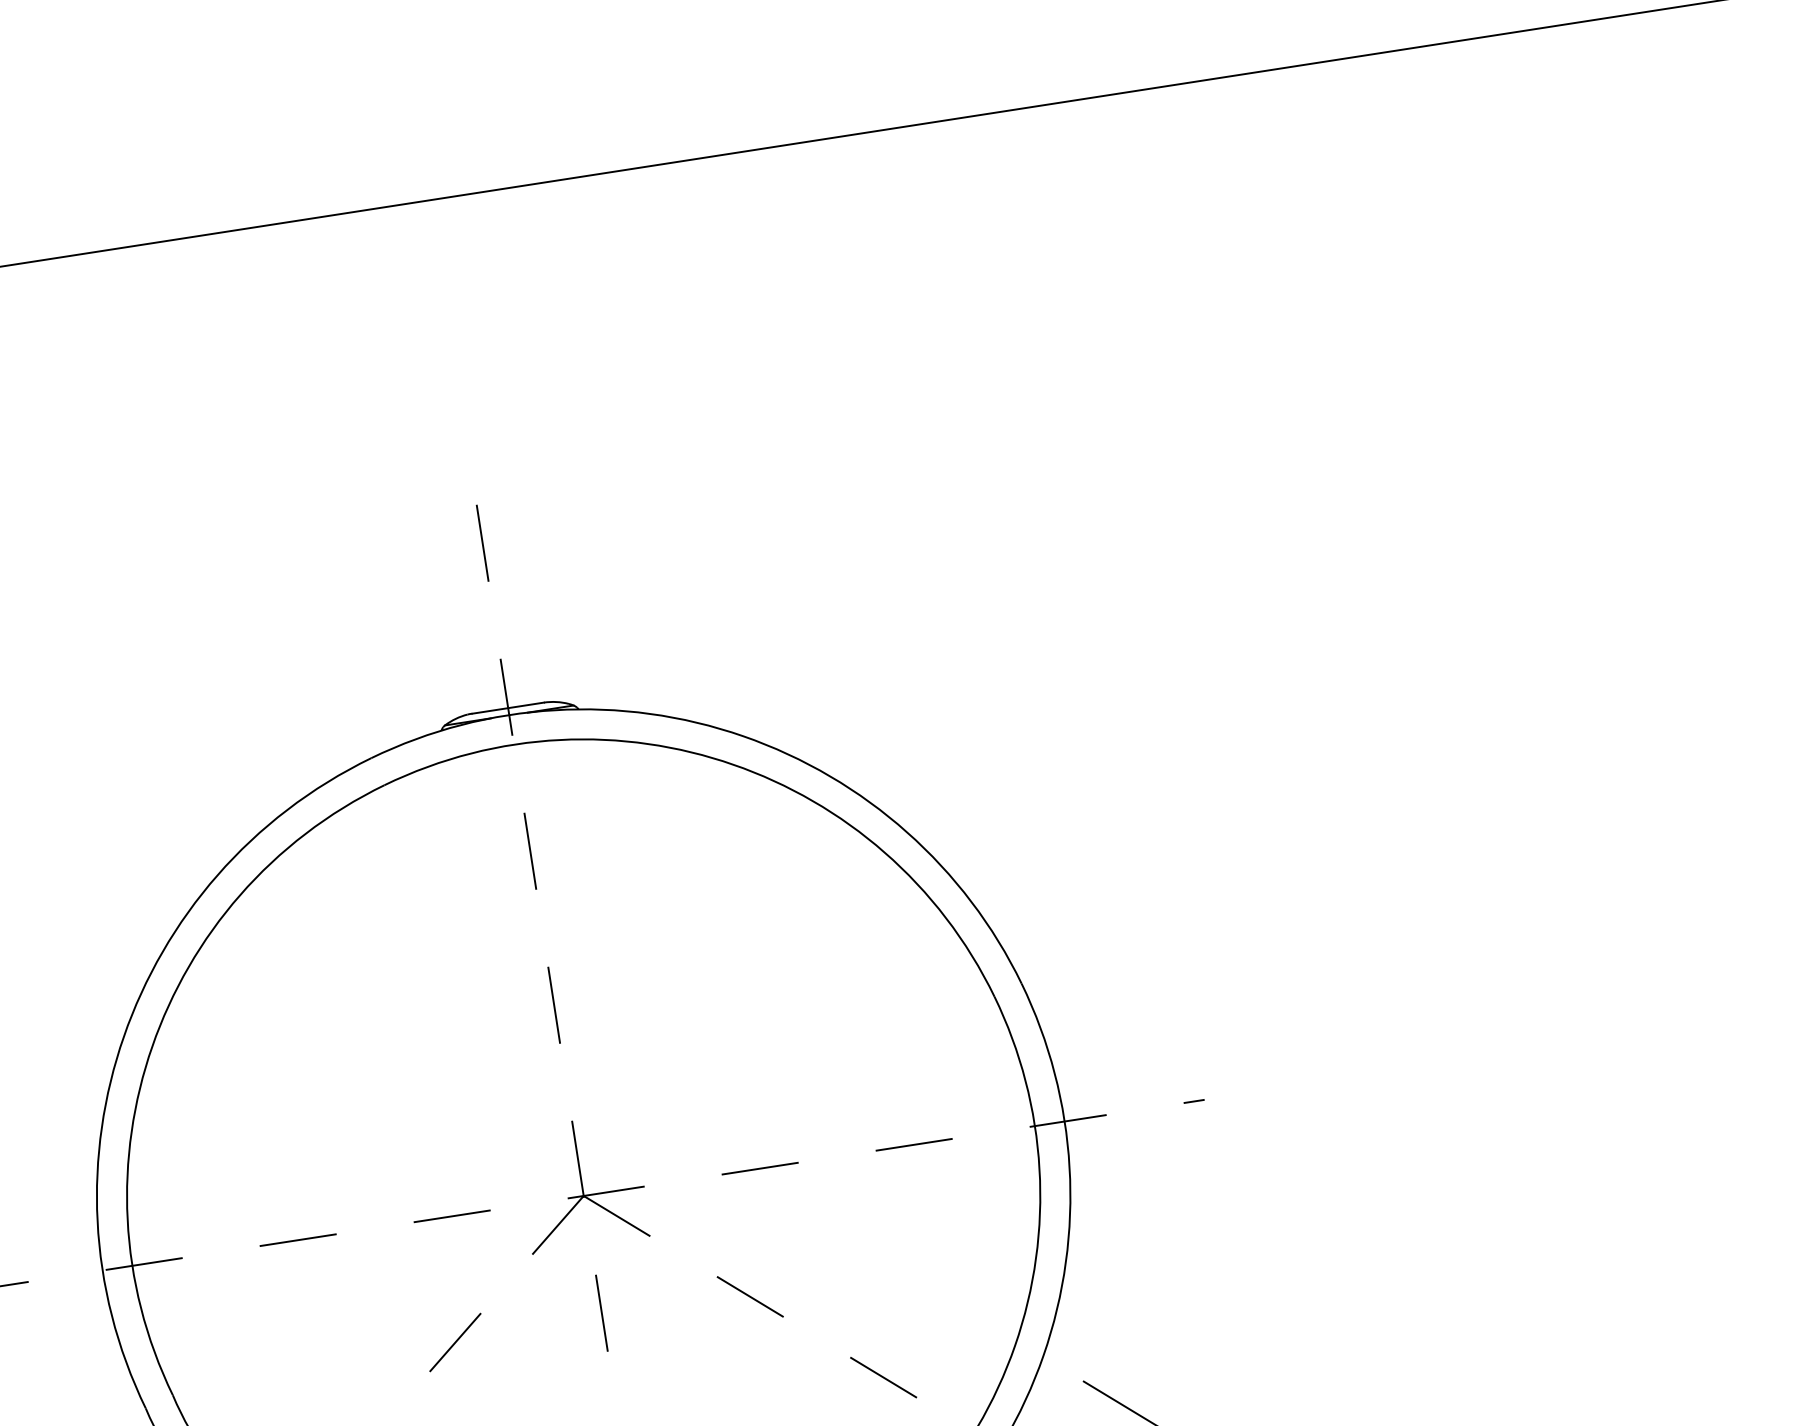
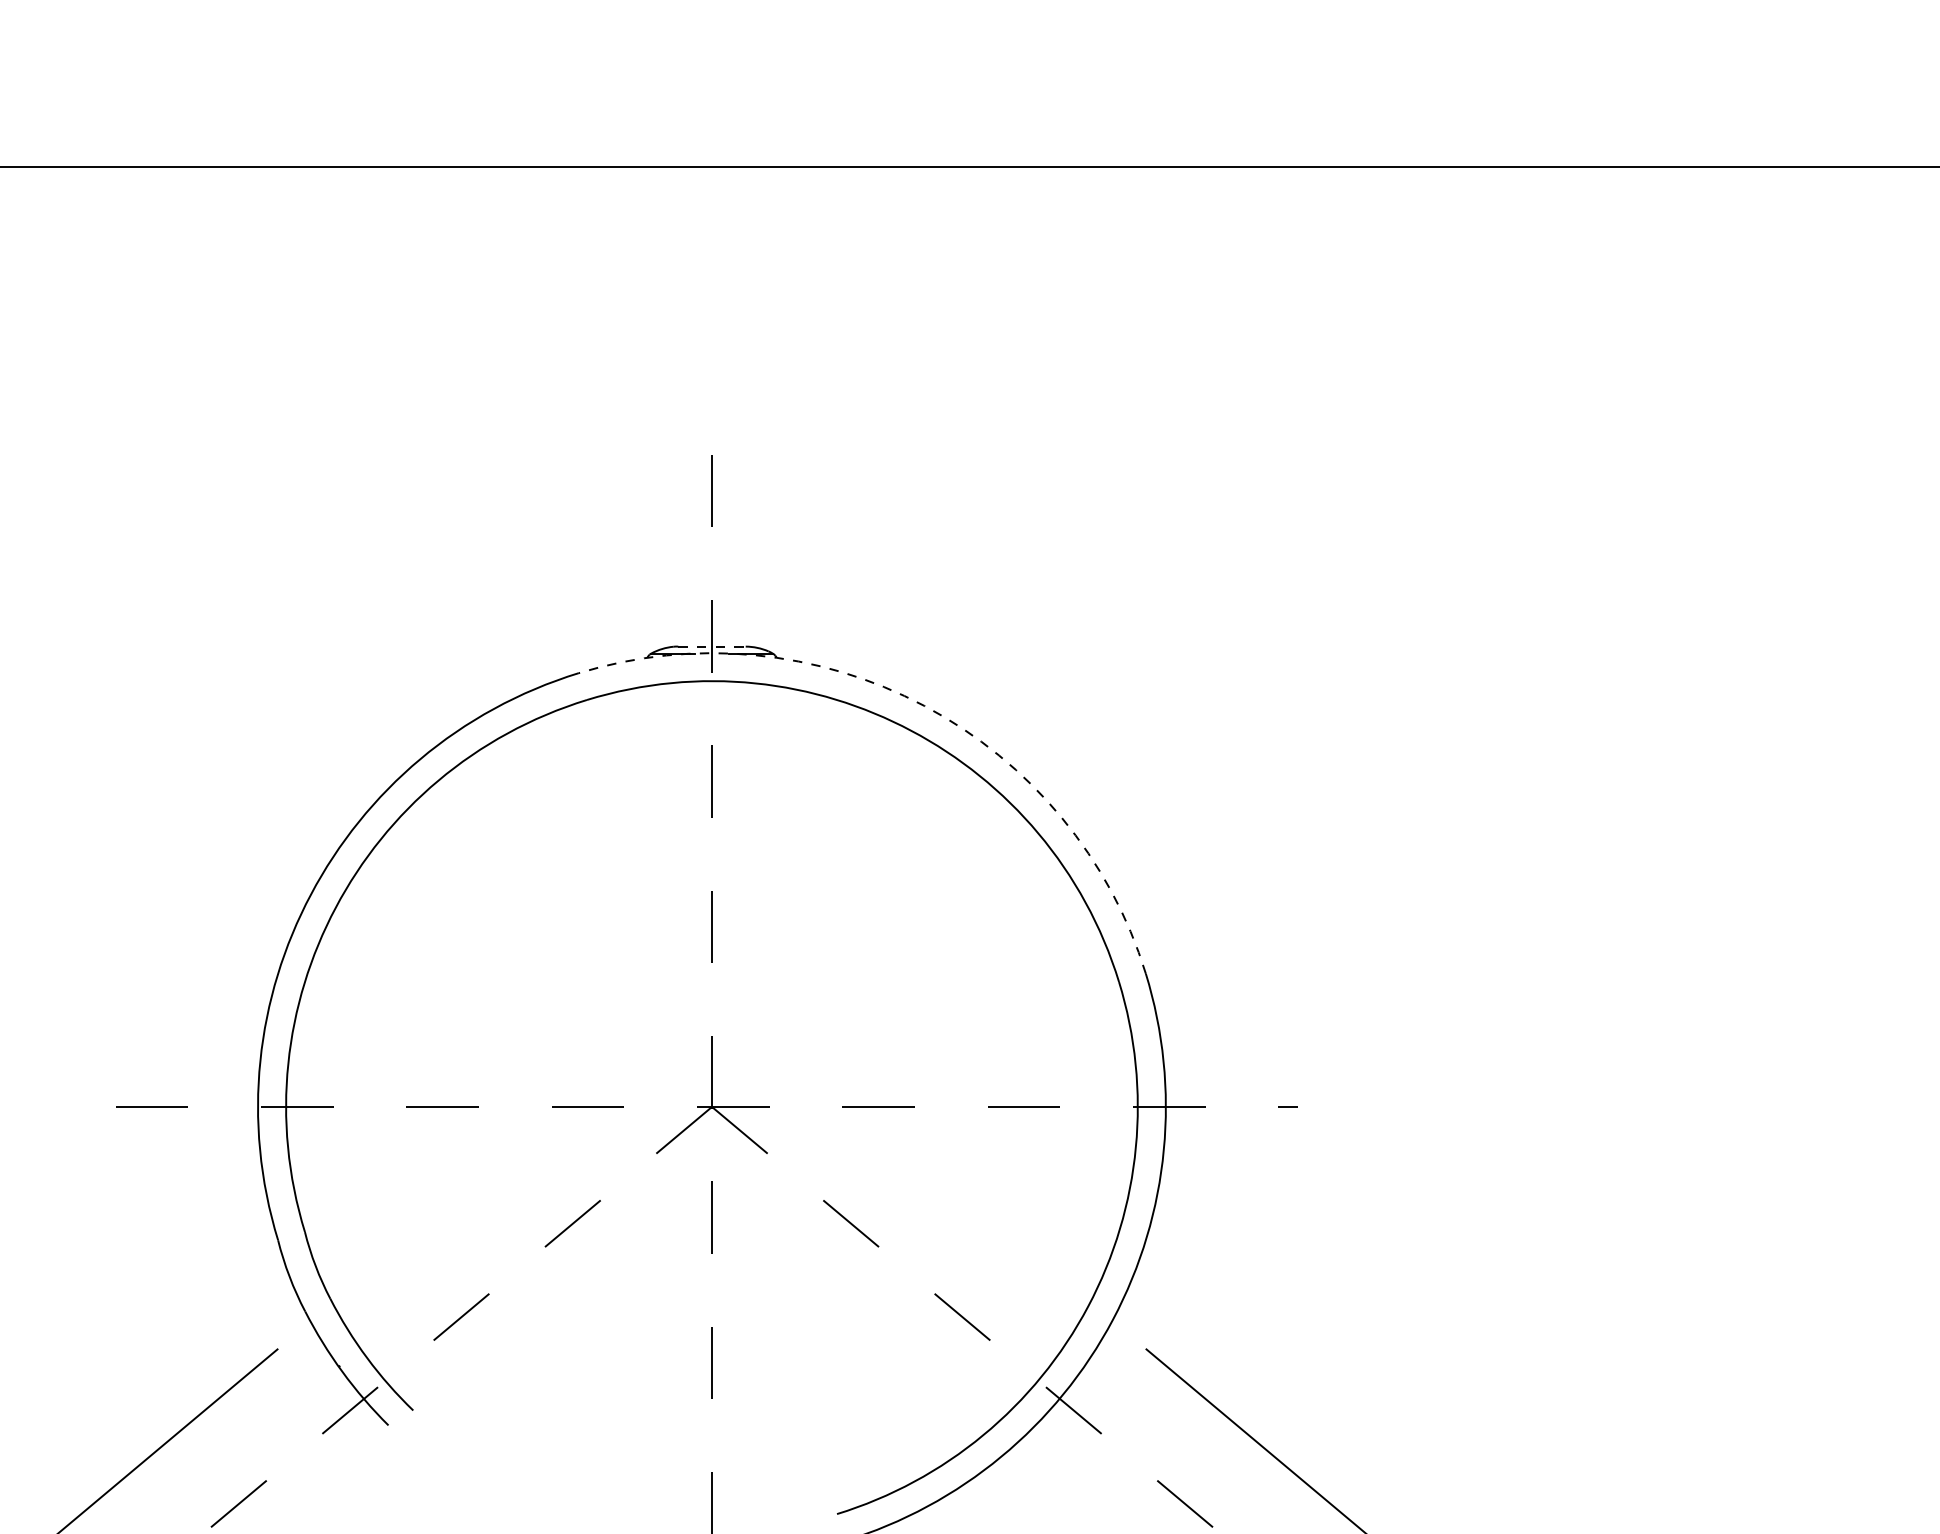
line: (508, 707) -> (712, 646), solid -> dashed
arc: (743, 736) -> (924, 706), solid -> dashed

